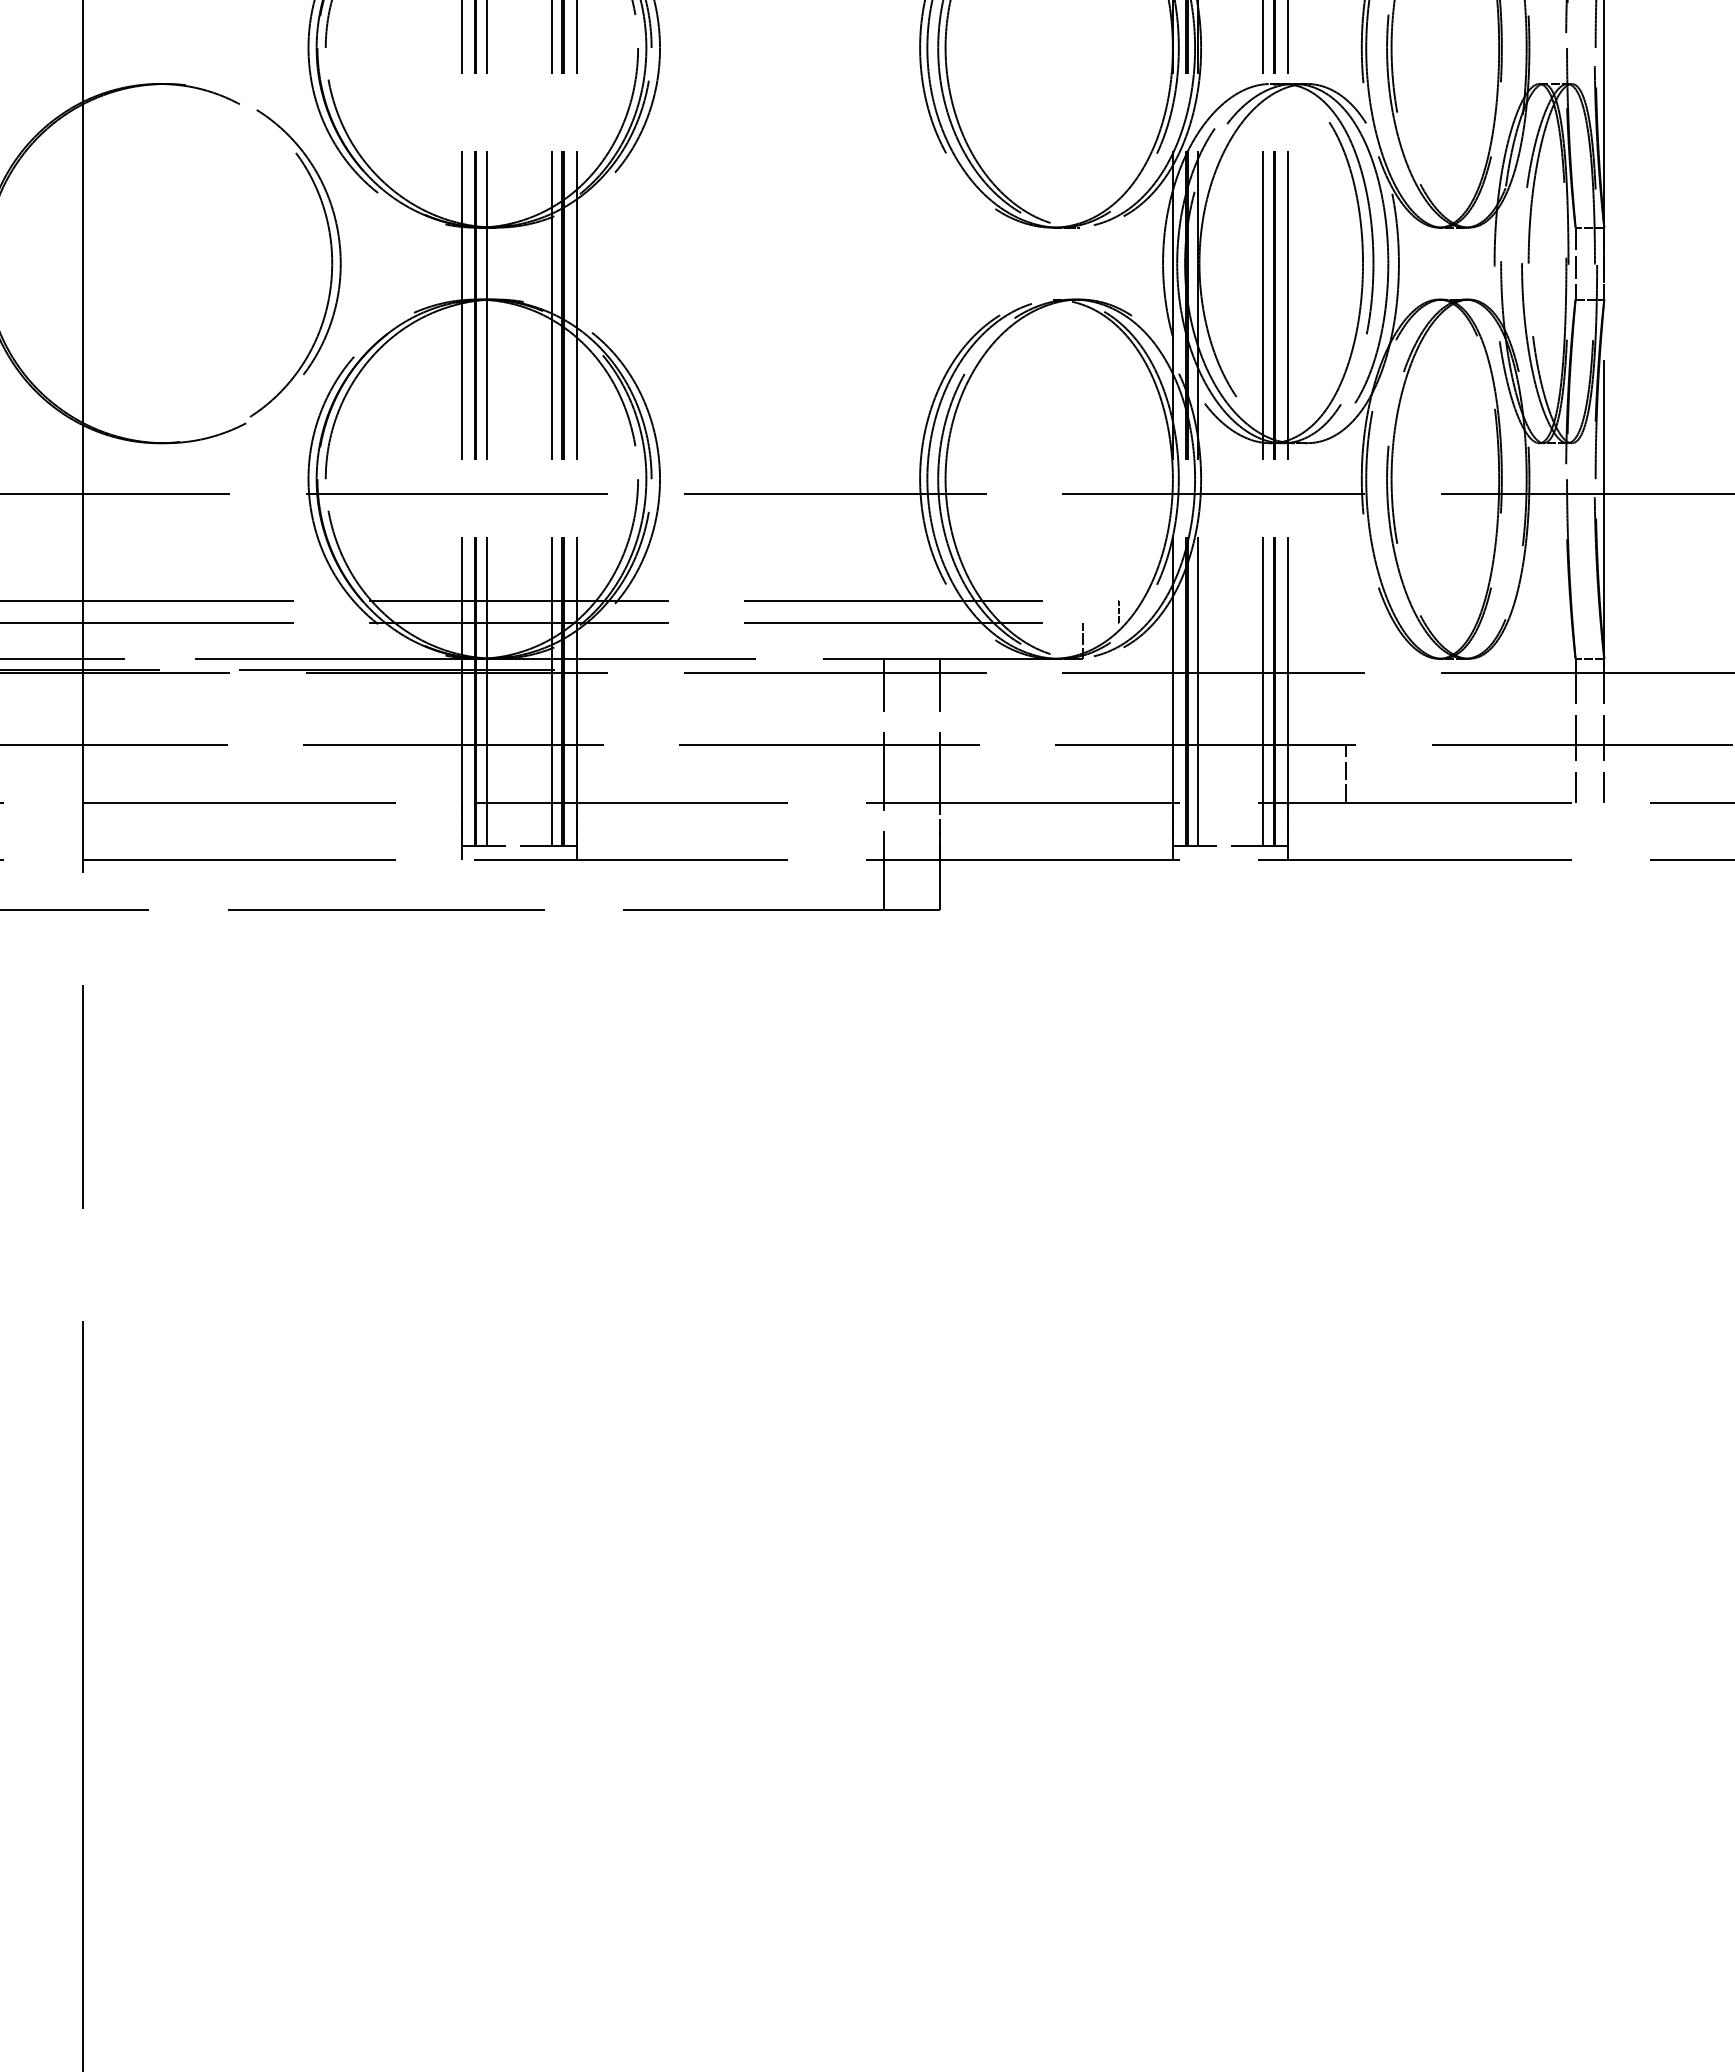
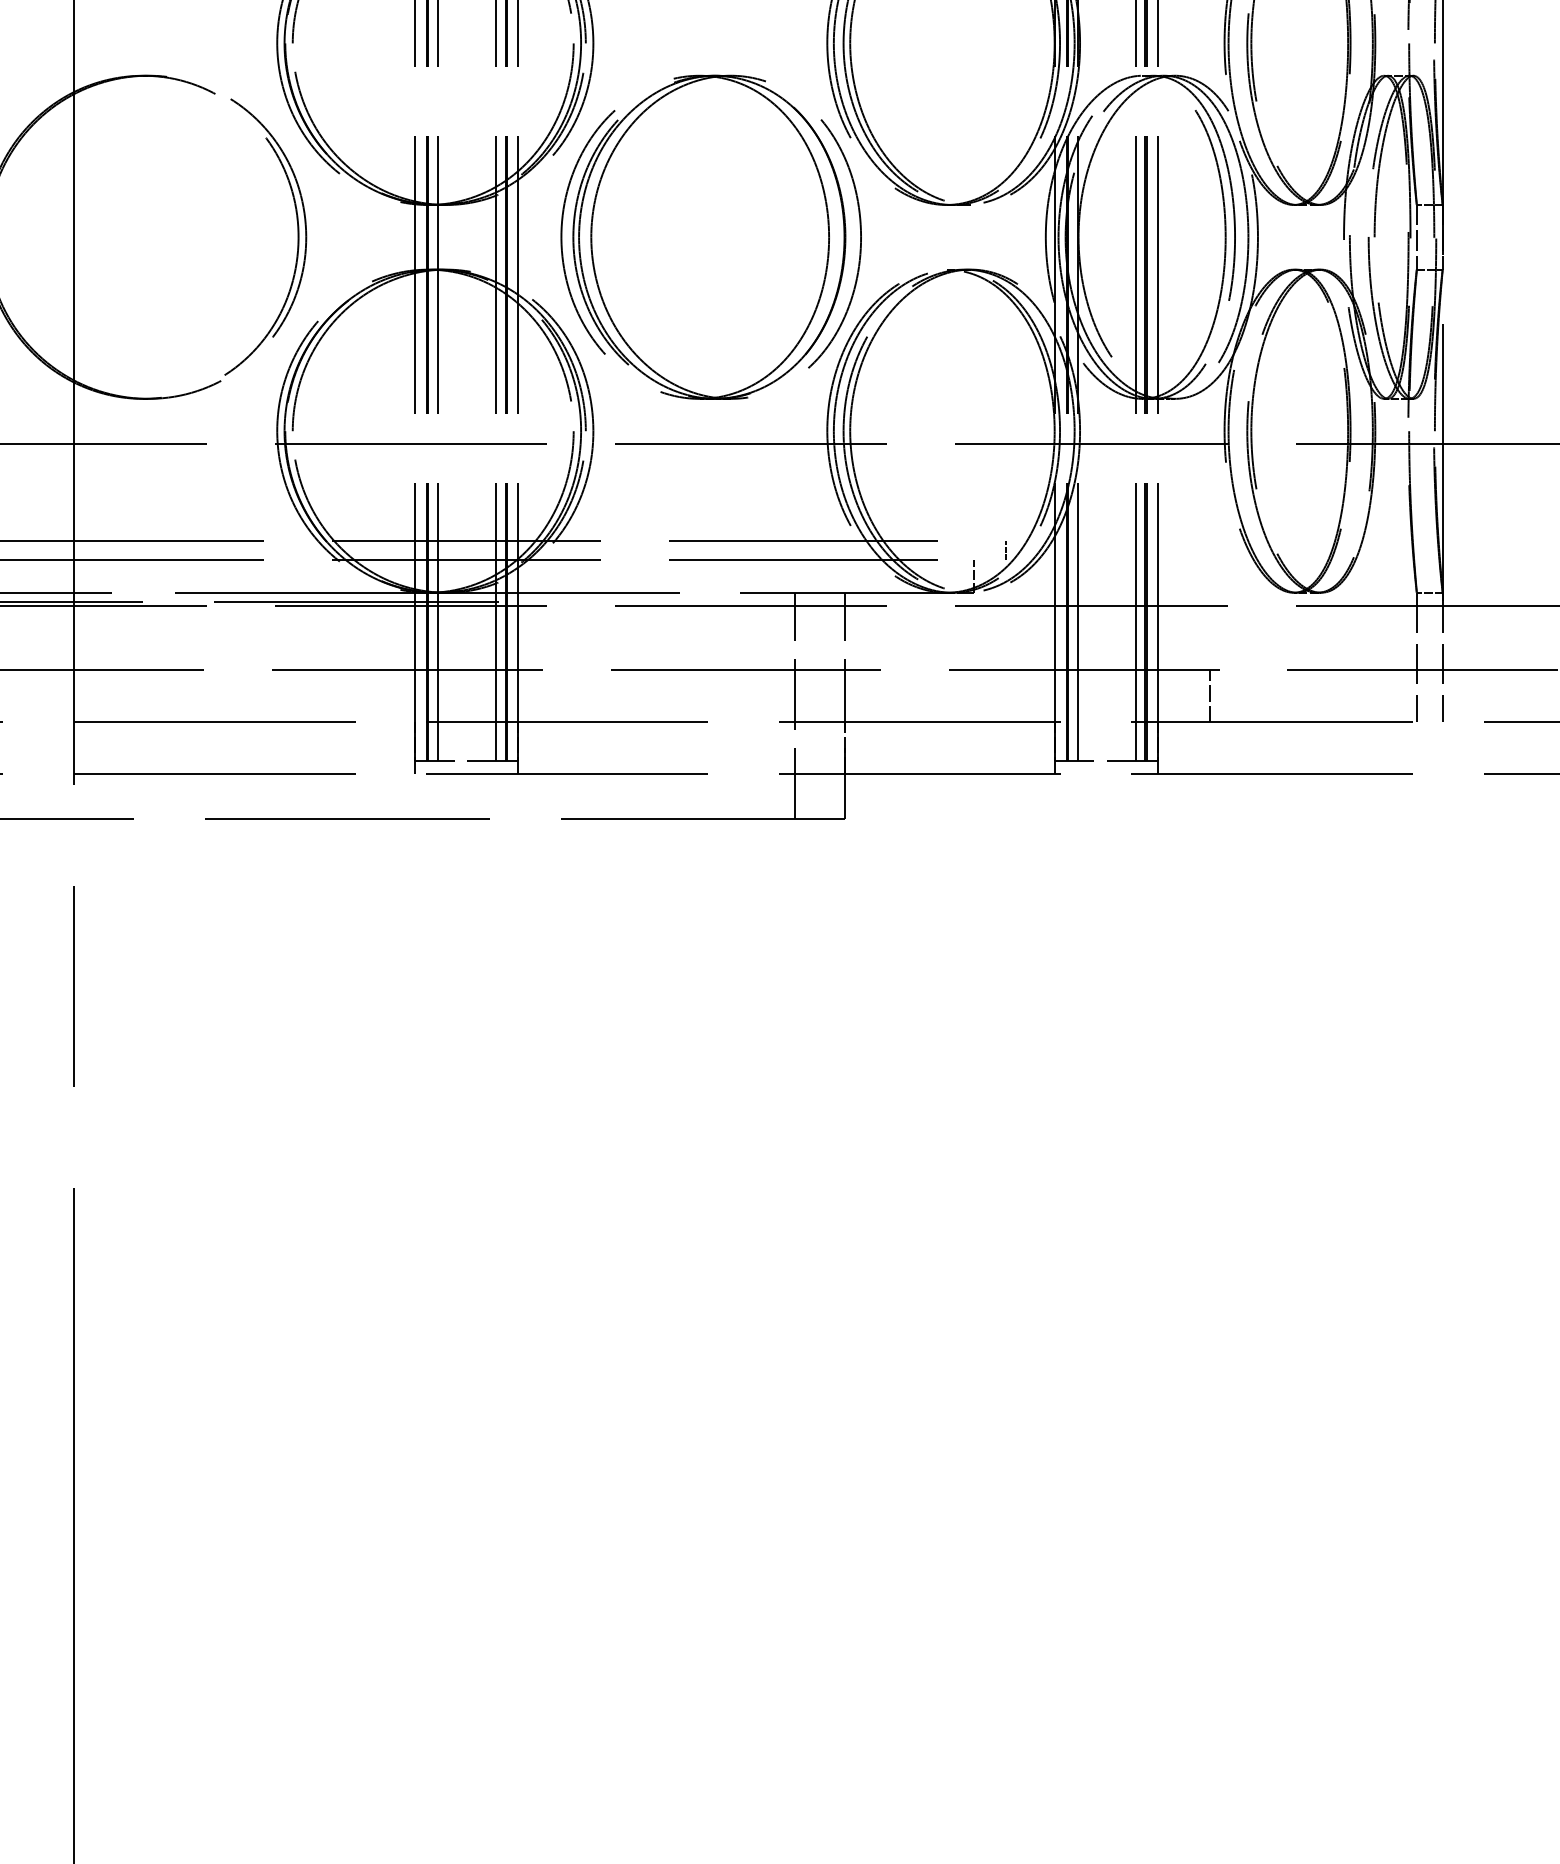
part: (790, 263) -> (710, 237), added

